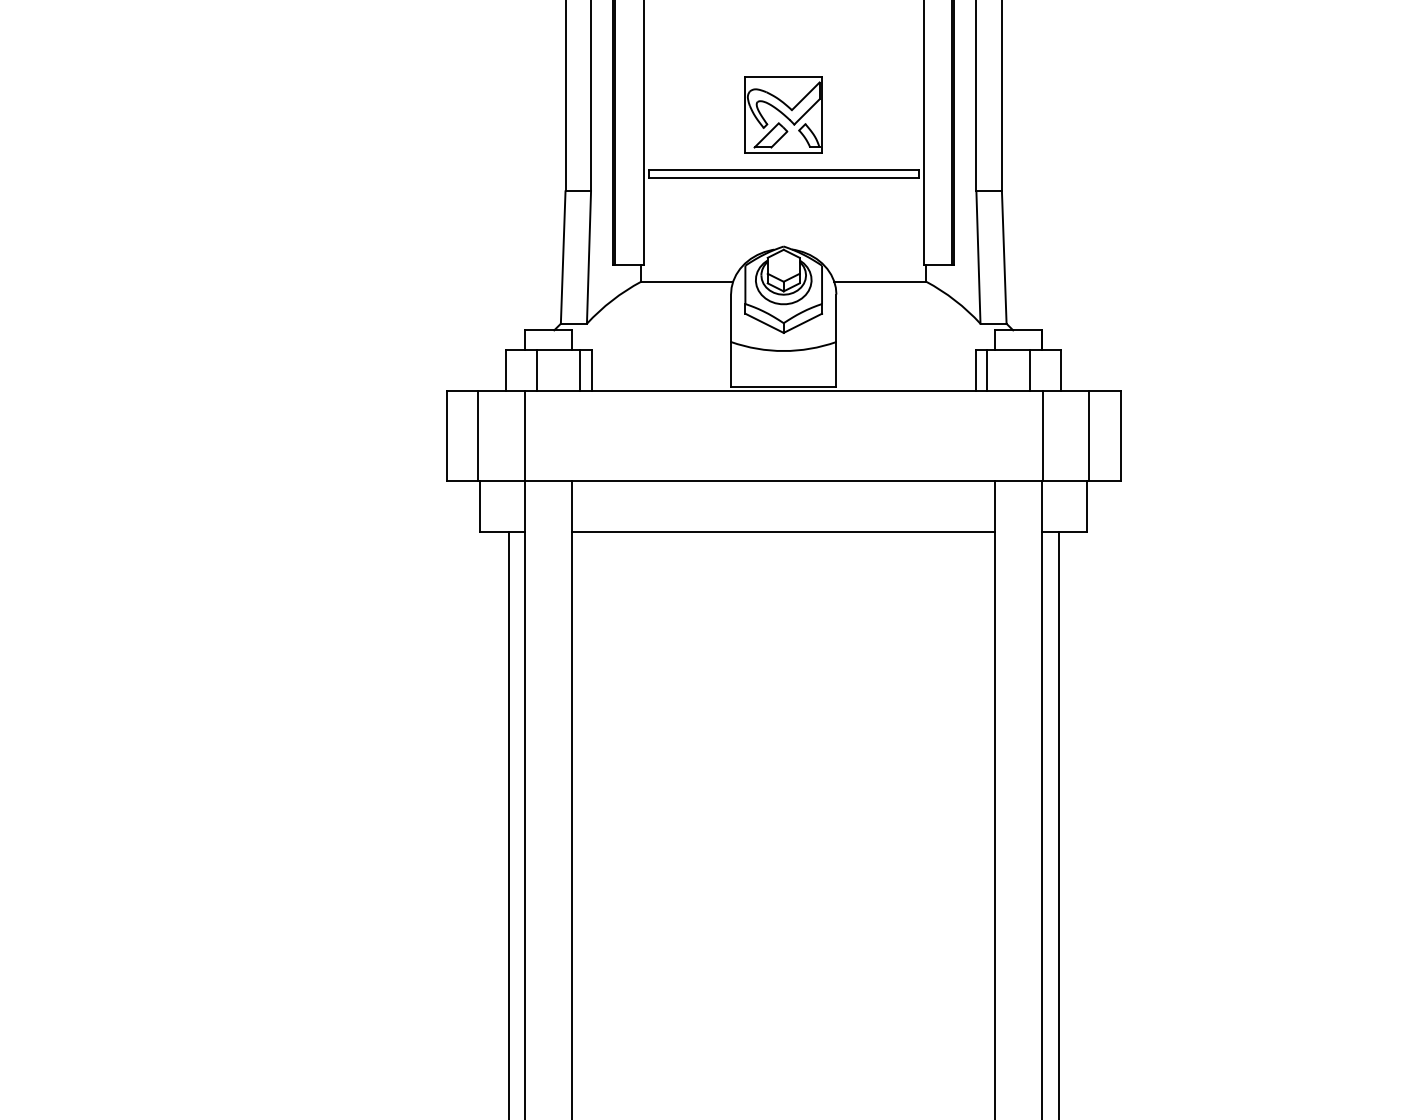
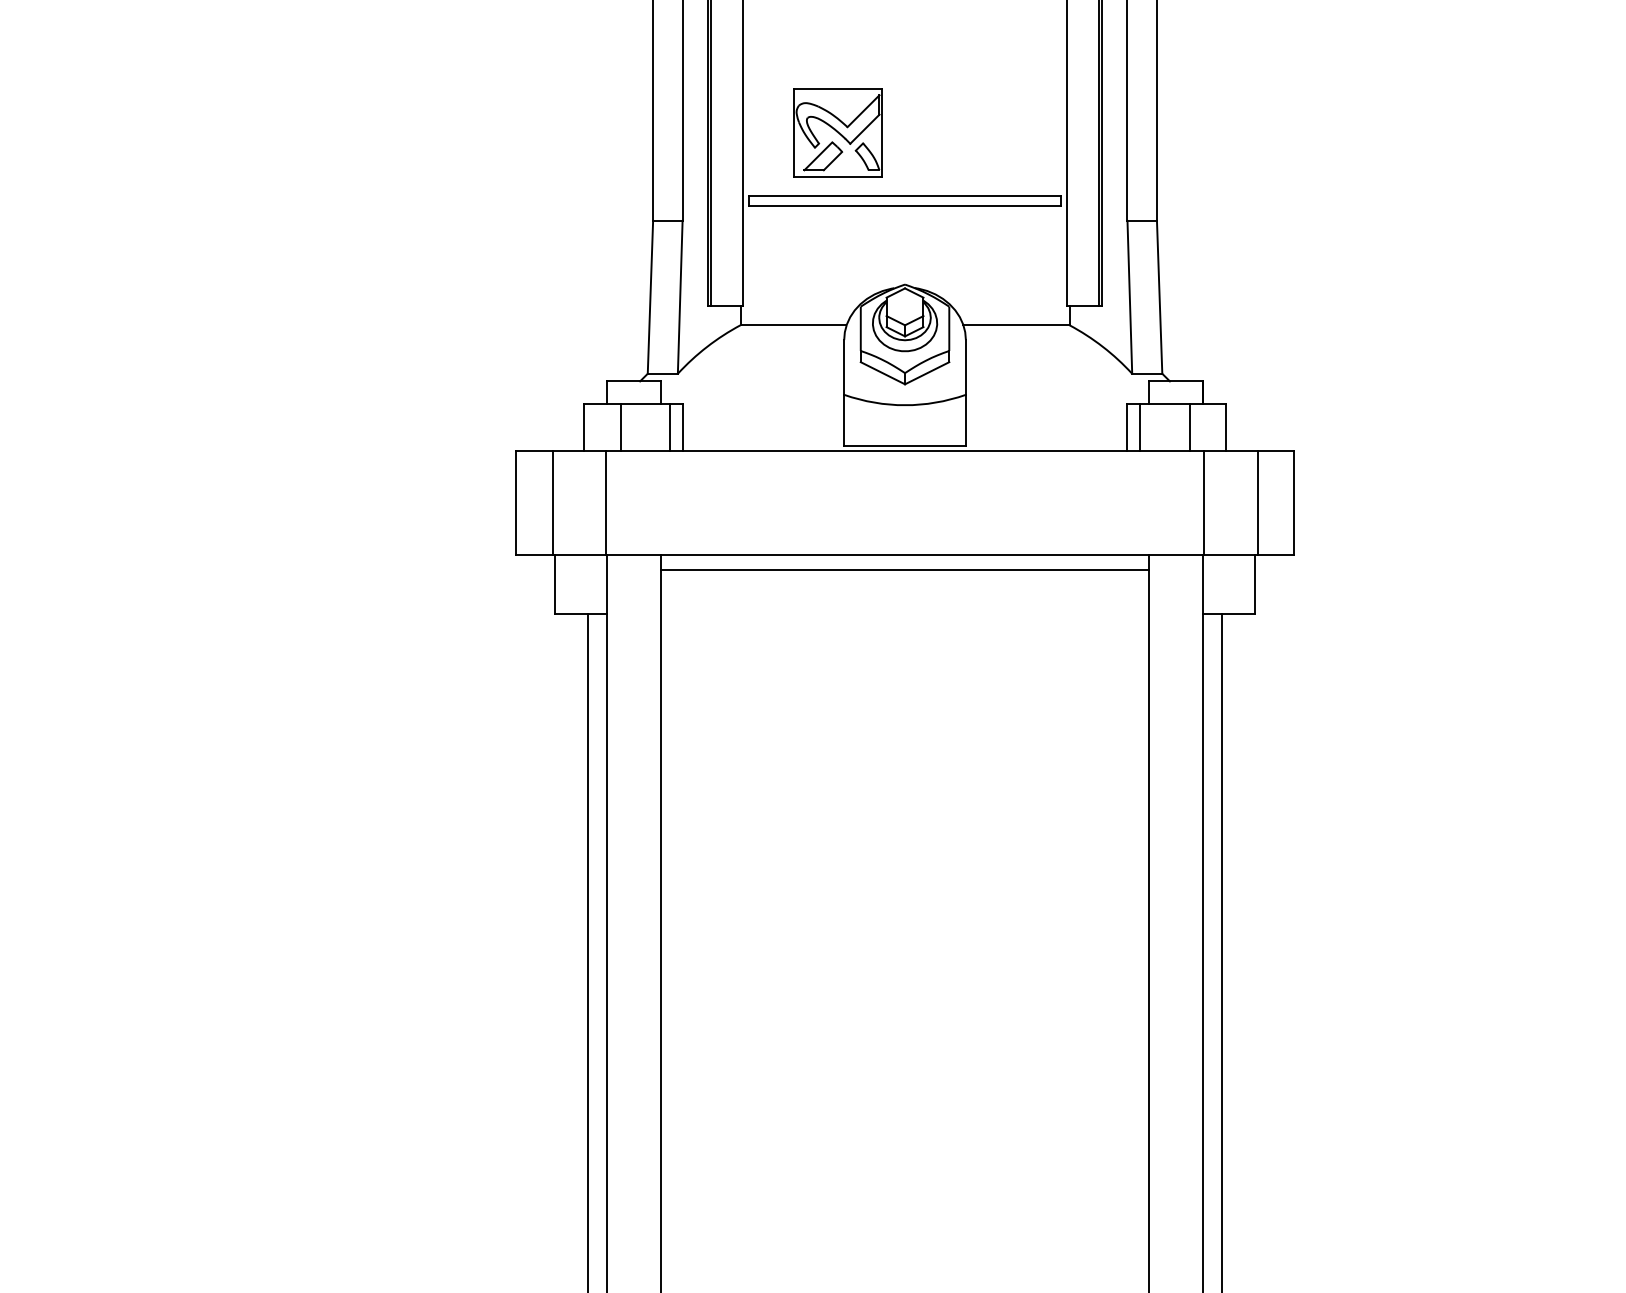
part: (783, 114) -> (837, 132), moved
line: (783, 531) -> (904, 569), moved

